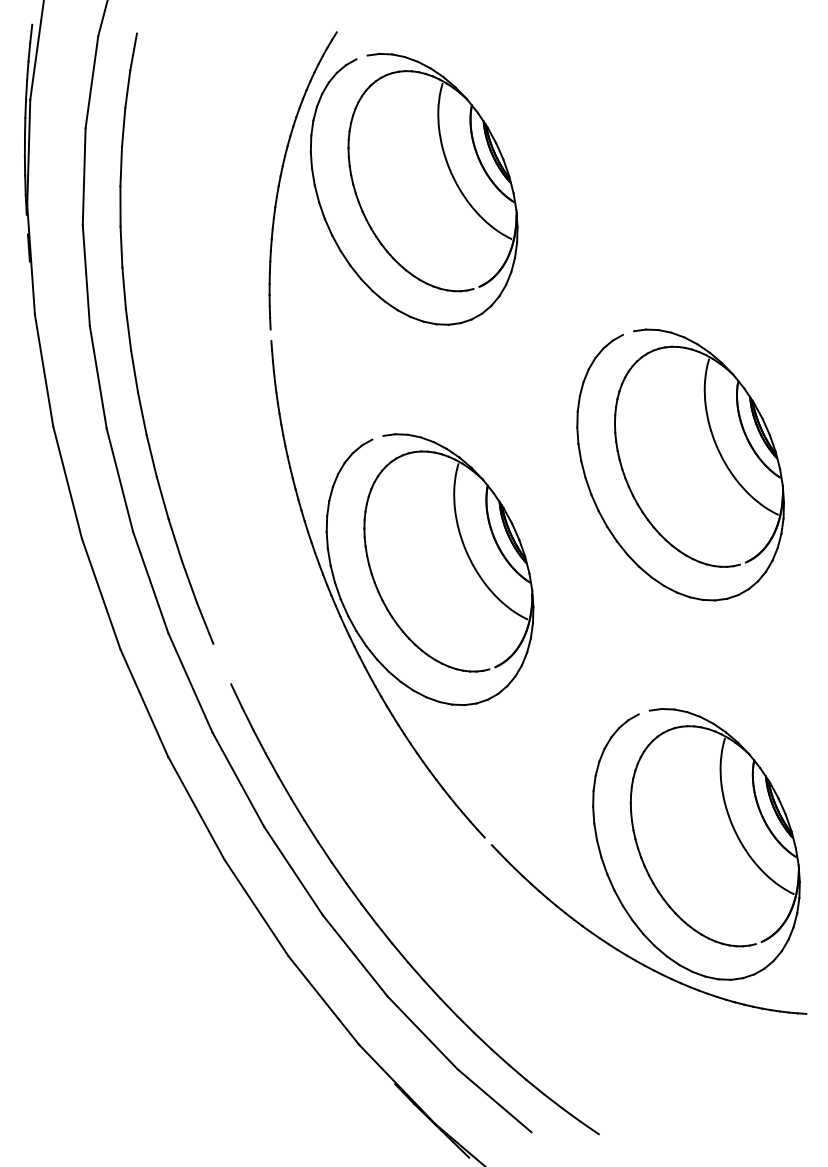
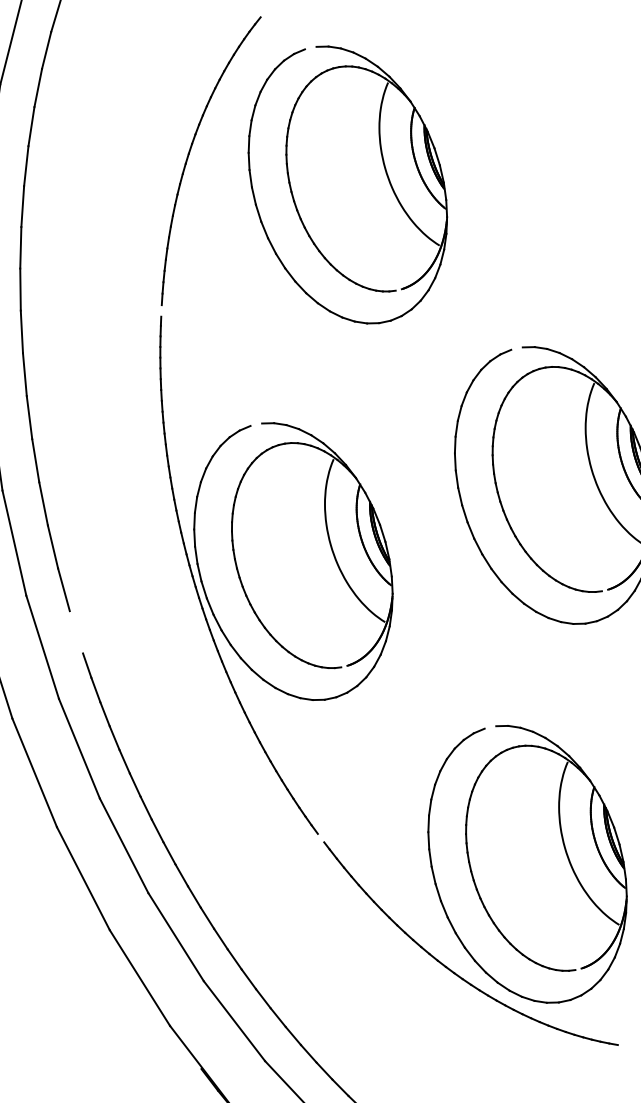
part: (449, 171) -> (384, 171), moved

